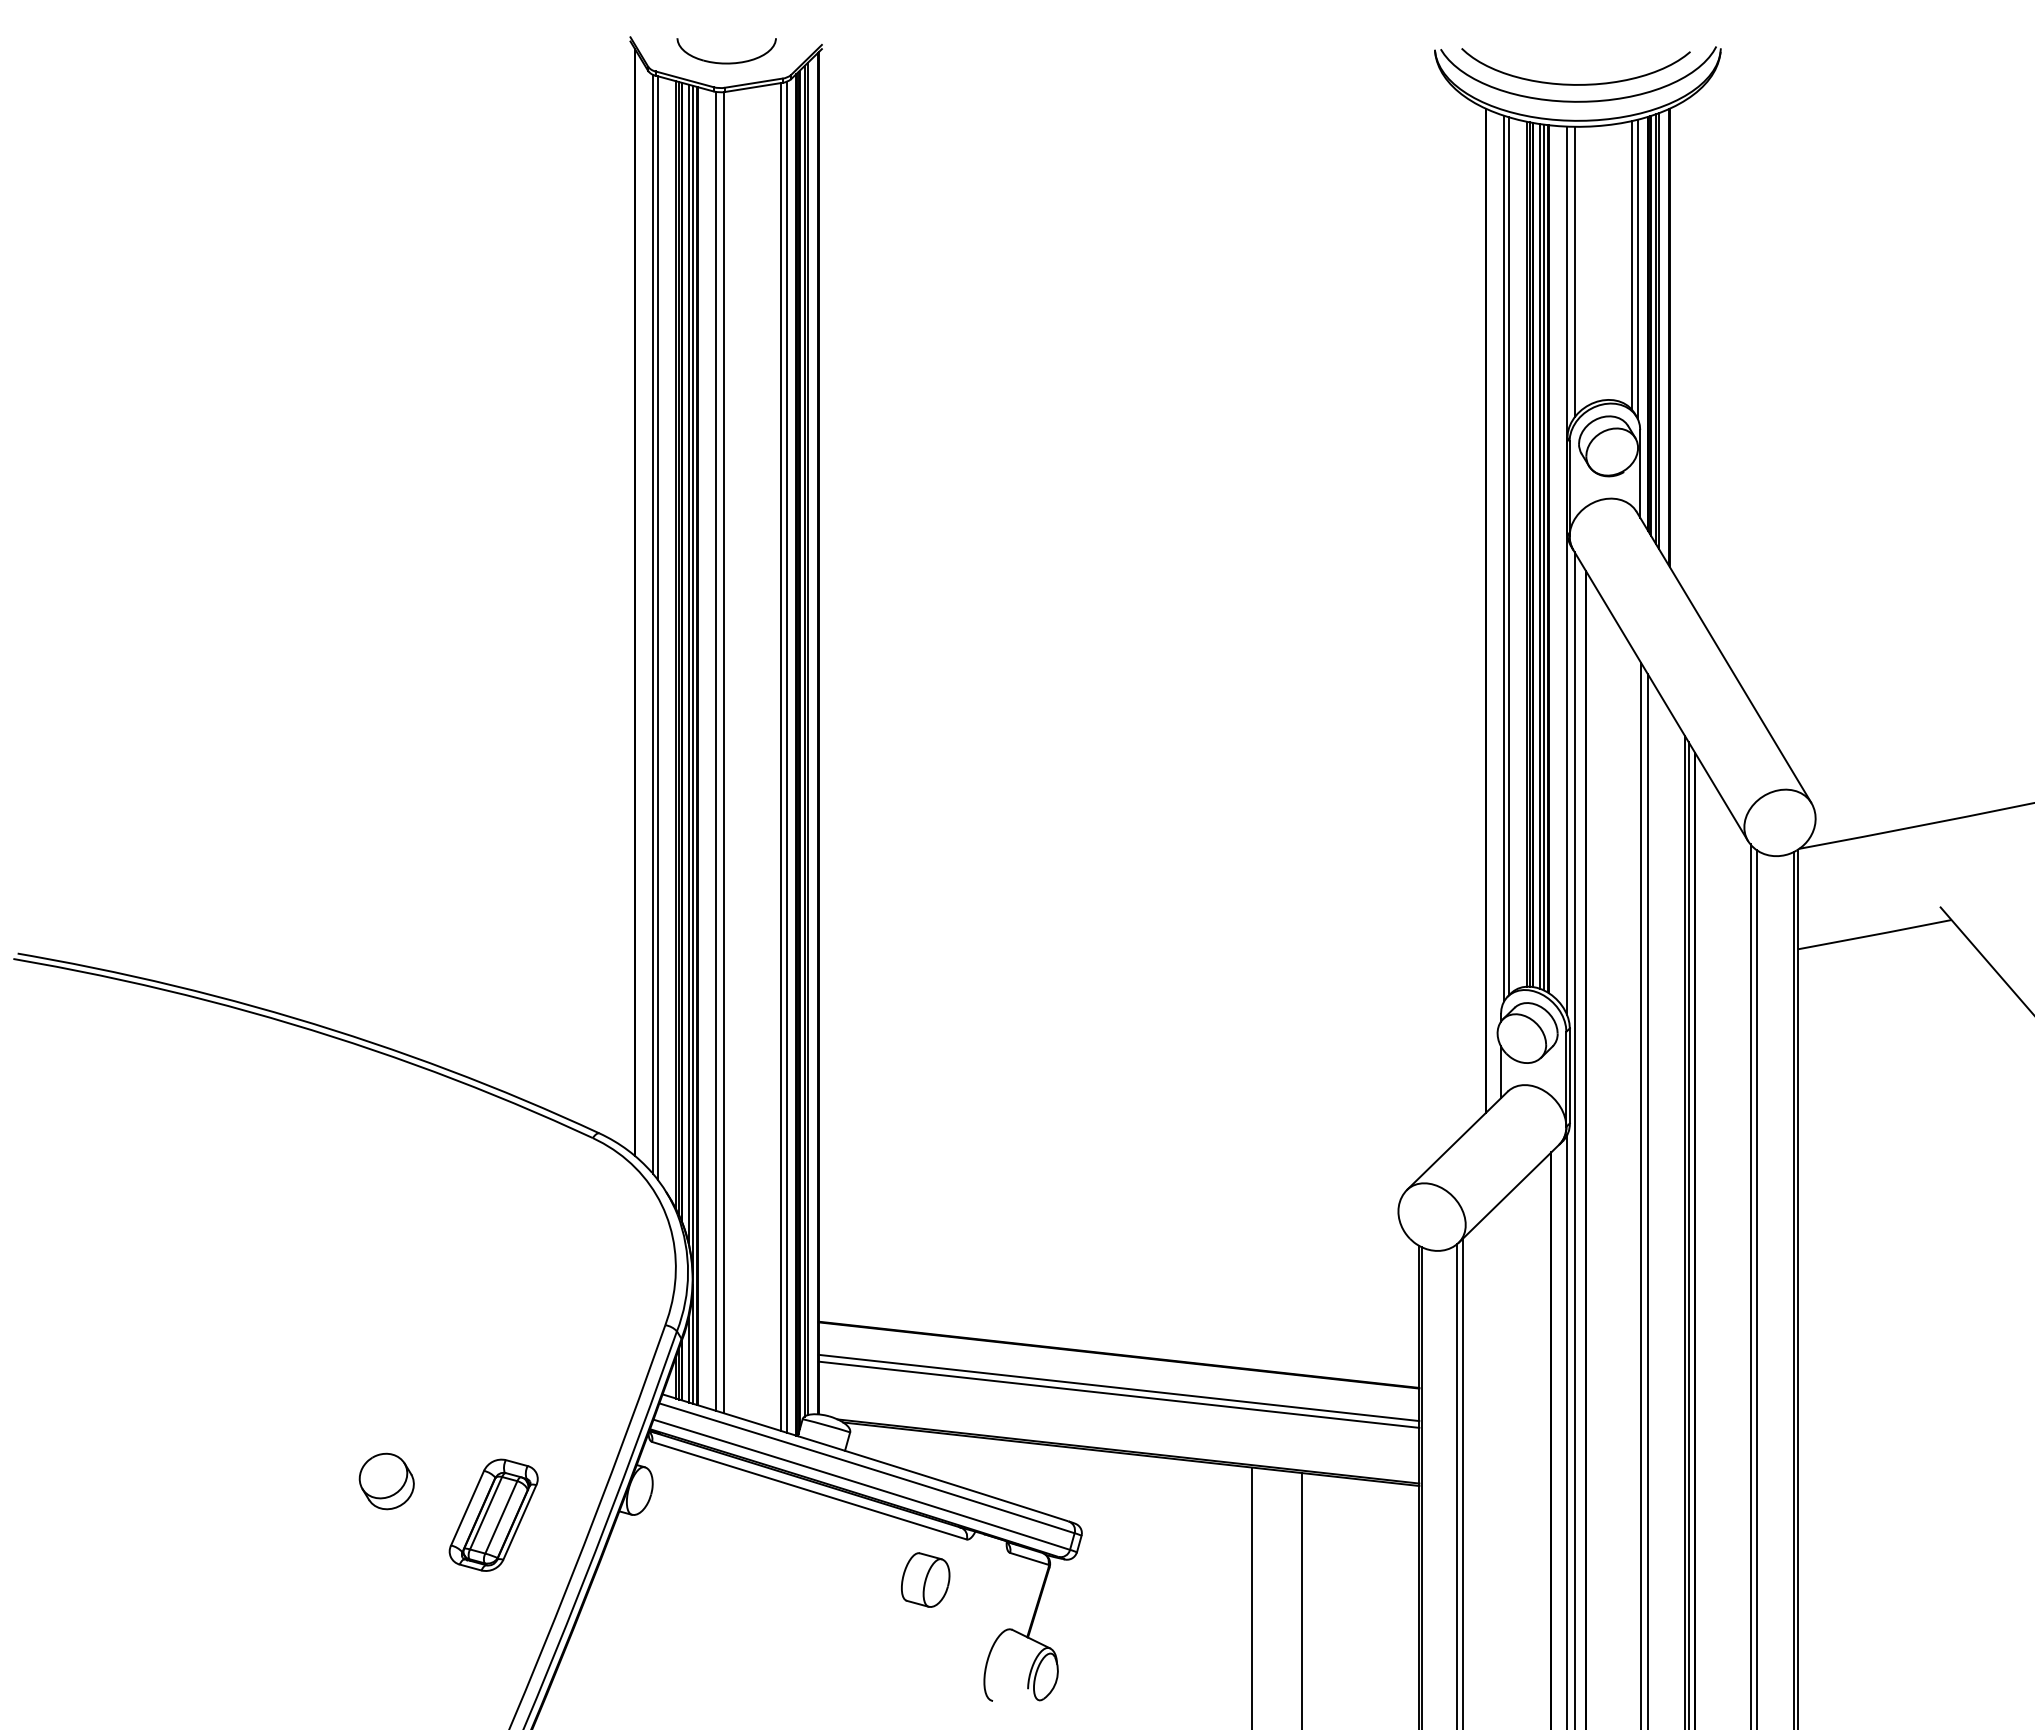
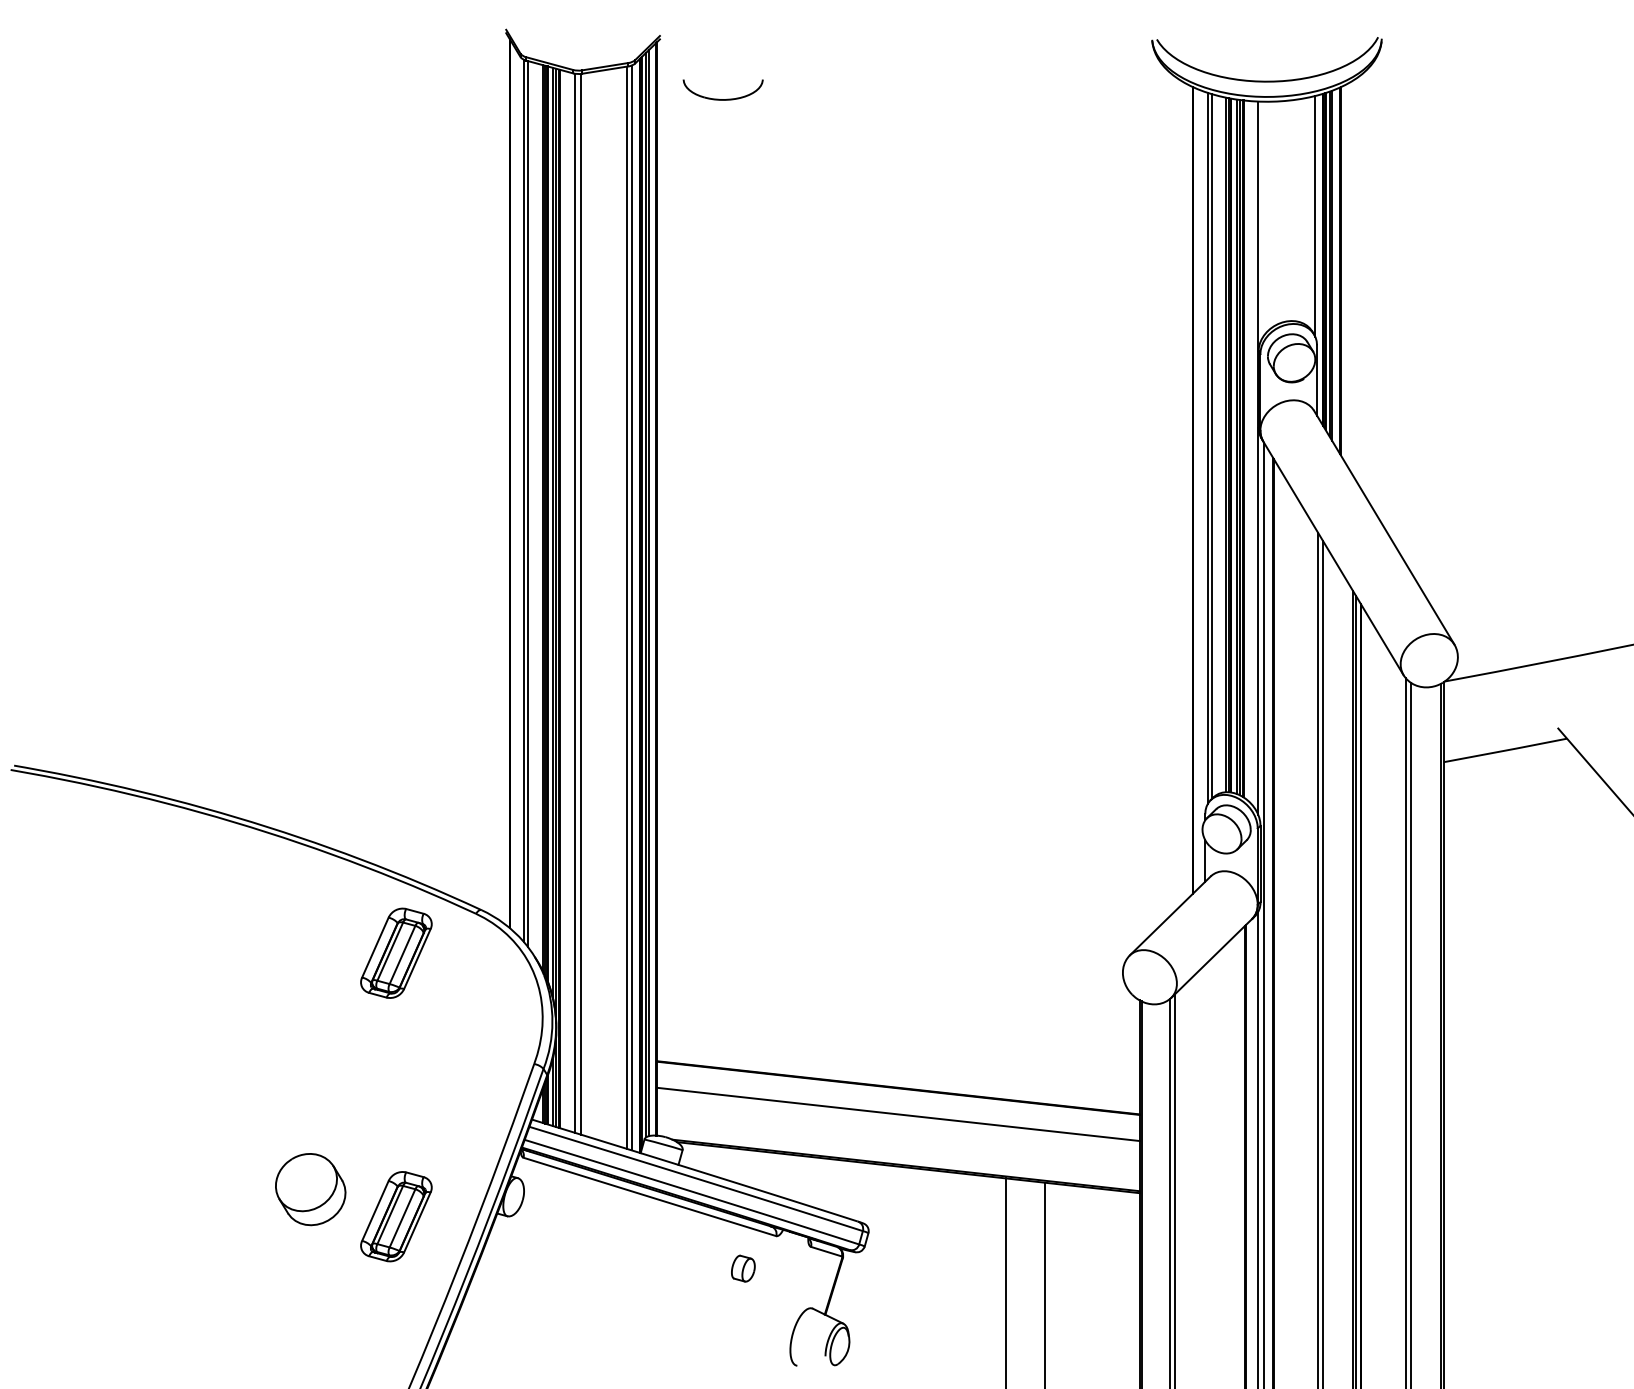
part: (726, 62) -> (723, 99), moved
curve: (1571, 83) -> (1261, 66), removed
line: (1632, 265) -> (1310, 213), removed
line: (1574, 271) -> (1264, 217), removed
part: (493, 1186) -> (396, 952), added
line: (1118, 1394) -> (898, 1119), removed
part: (386, 1481) -> (310, 1189), size x1.6
part: (925, 1579) -> (743, 1268), size x0.6

